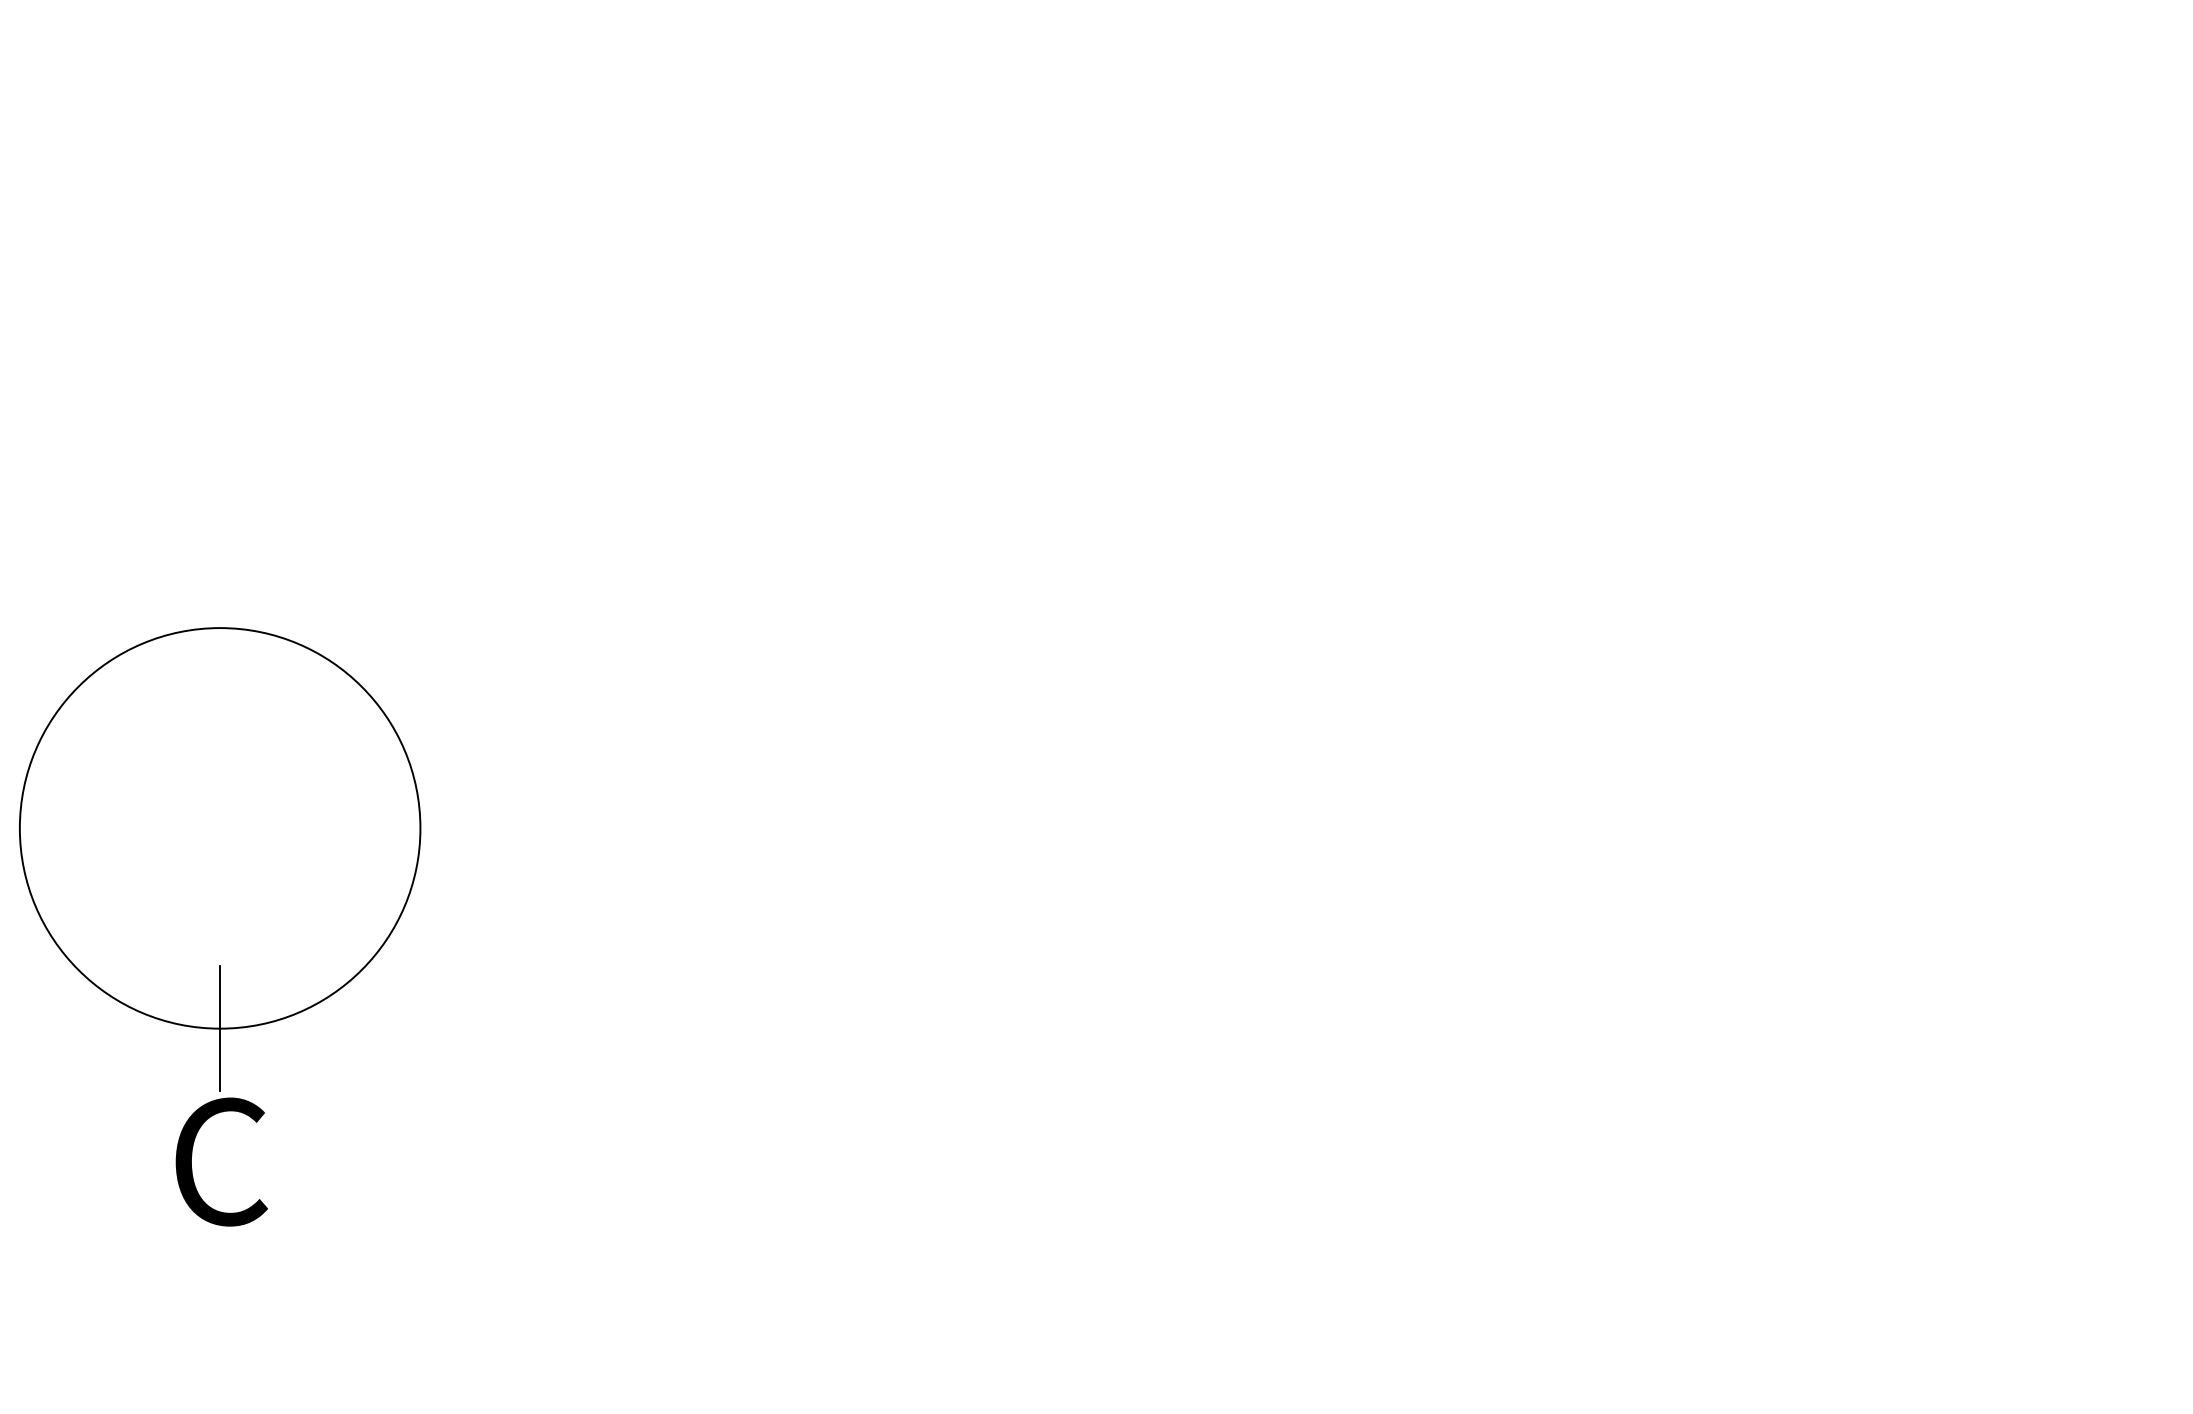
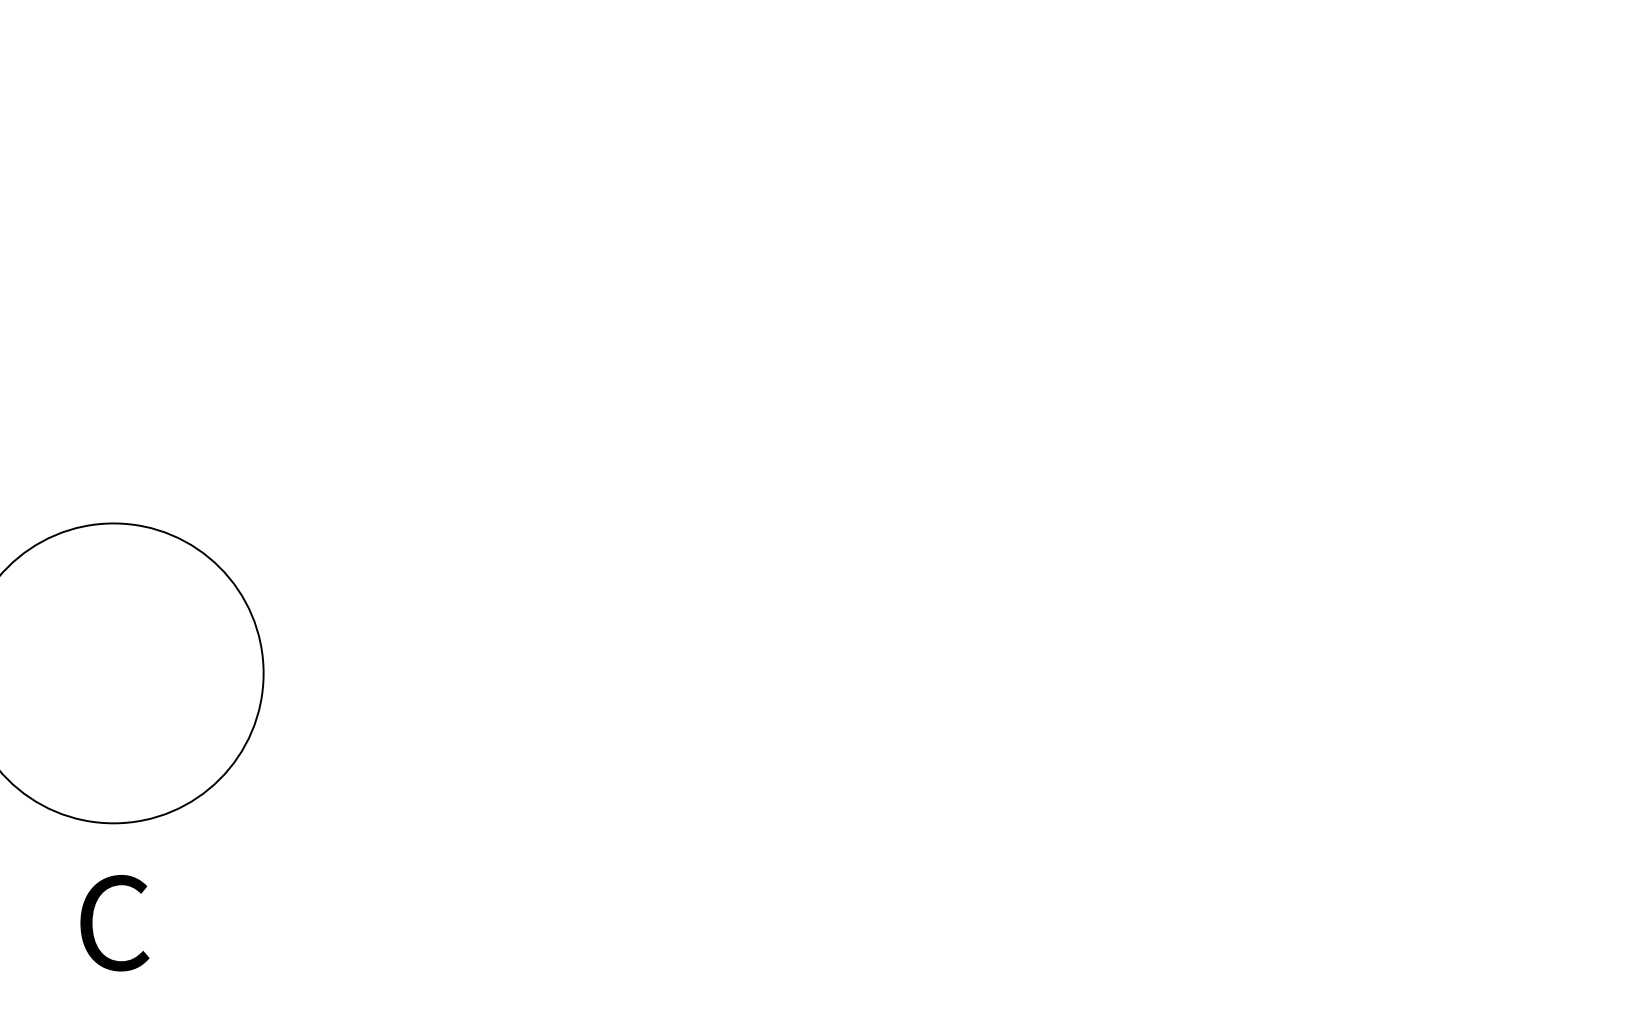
line: (220, 1028) -> (113, 823), removed

